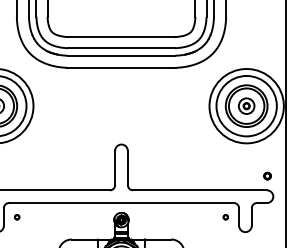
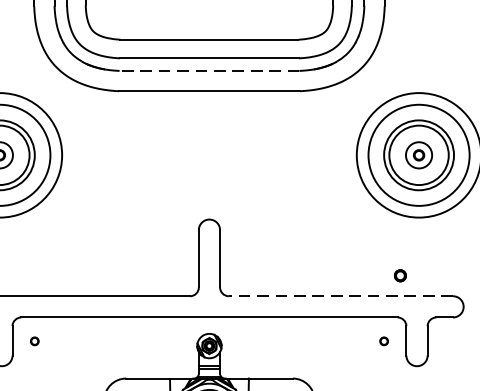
line: (121, 55) -> (209, 70), solid -> dashed
part: (267, 175) -> (400, 274), moved
line: (200, 190) -> (341, 296), solid -> dashed

